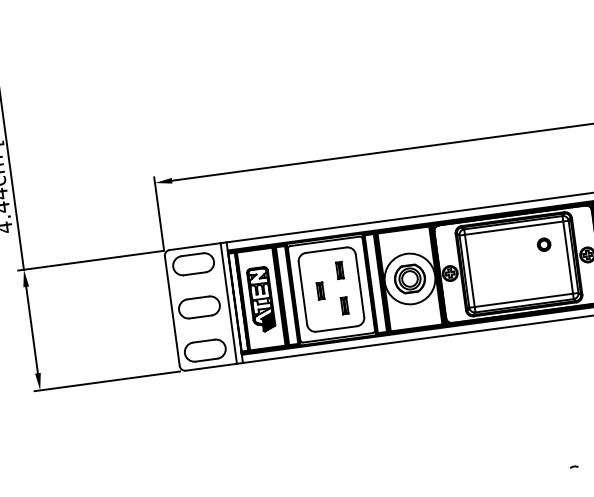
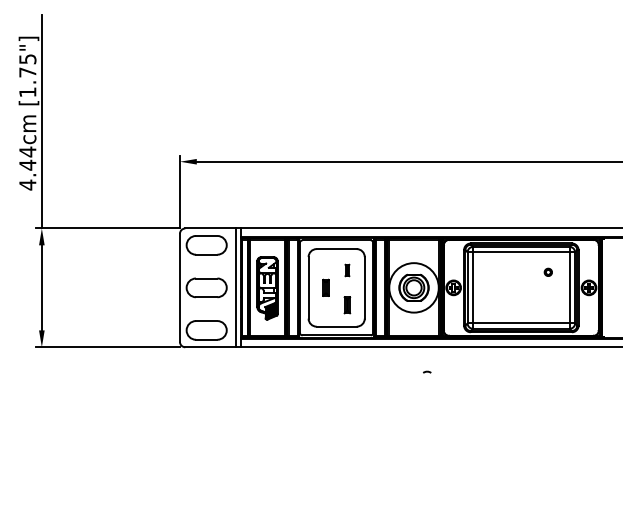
part: (544, 244) -> (548, 272), size x0.6
part: (340, 270) -> (347, 270), size x0.7
arc: (574, 466) -> (427, 371), moved

